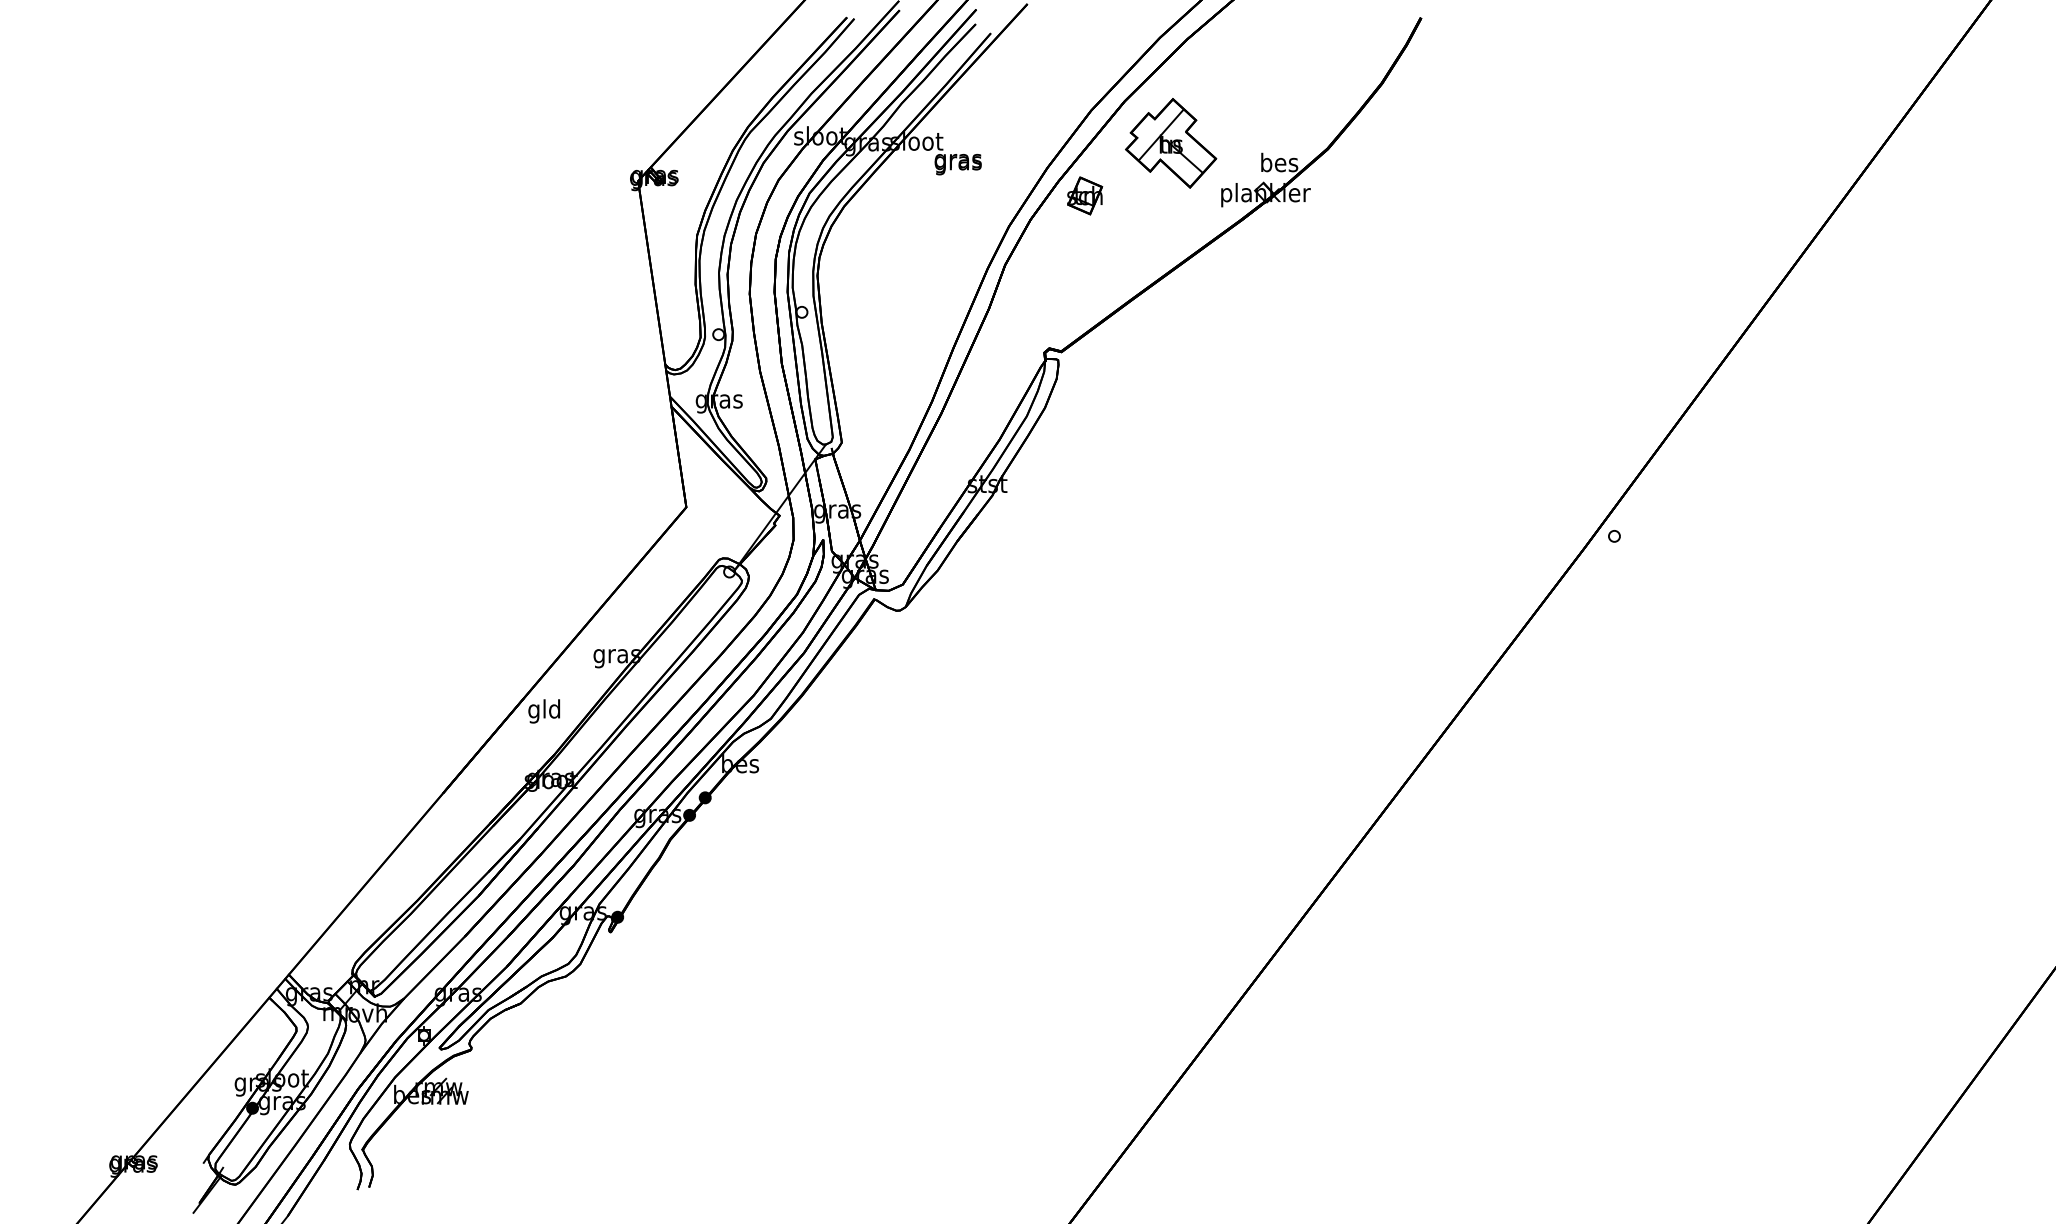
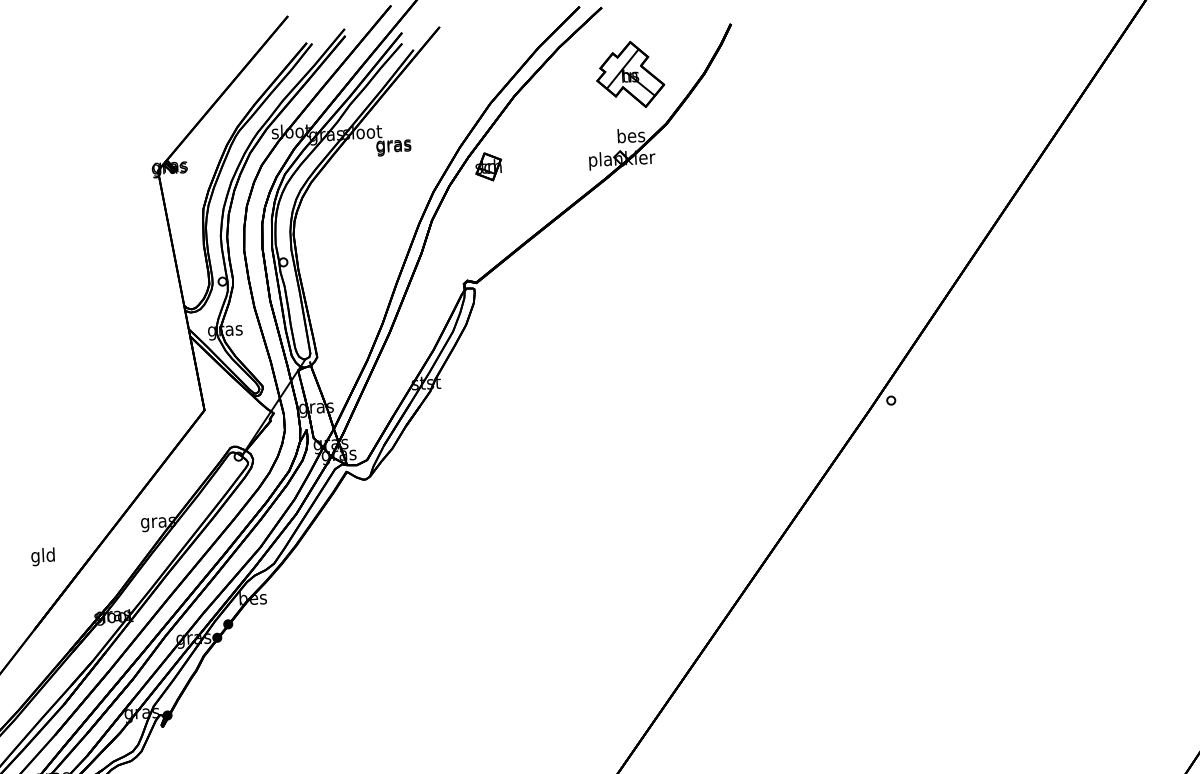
part: (1171, 143) -> (630, 74), moved
text: (543, 711) -> (42, 556), moved

